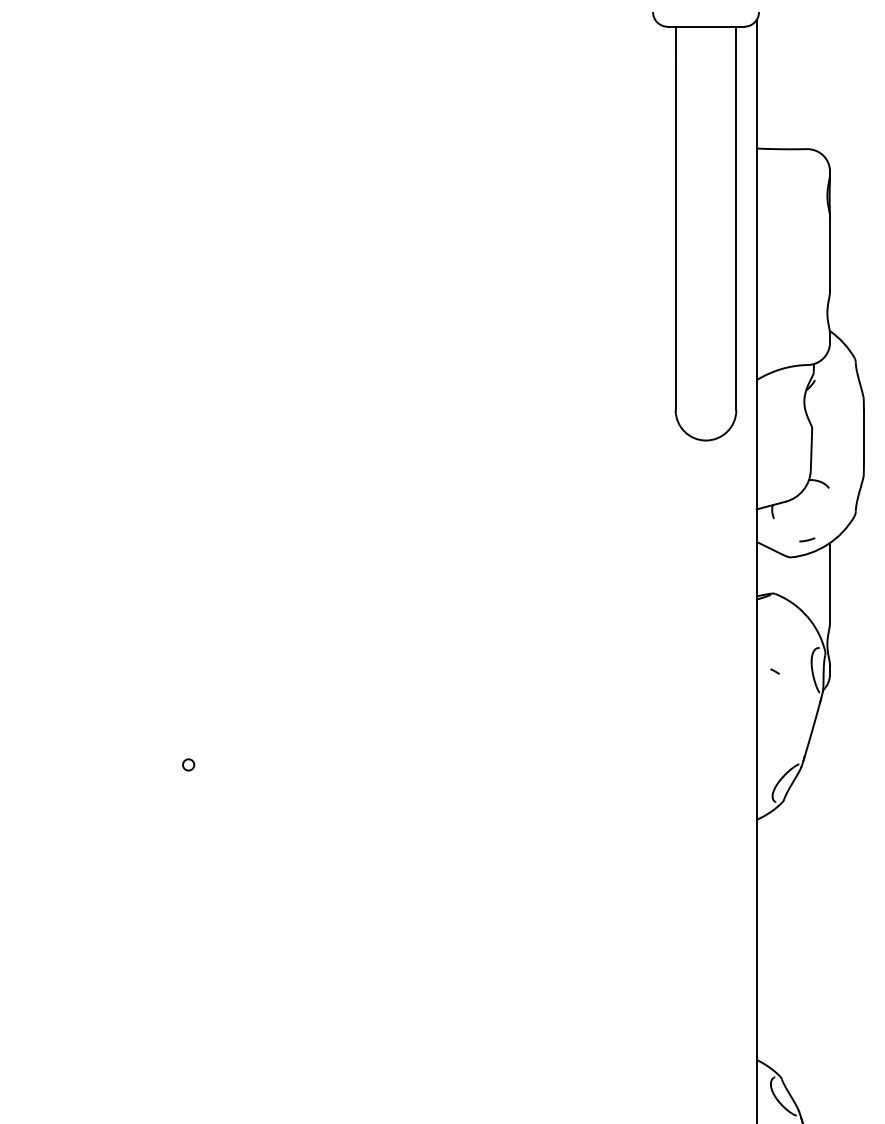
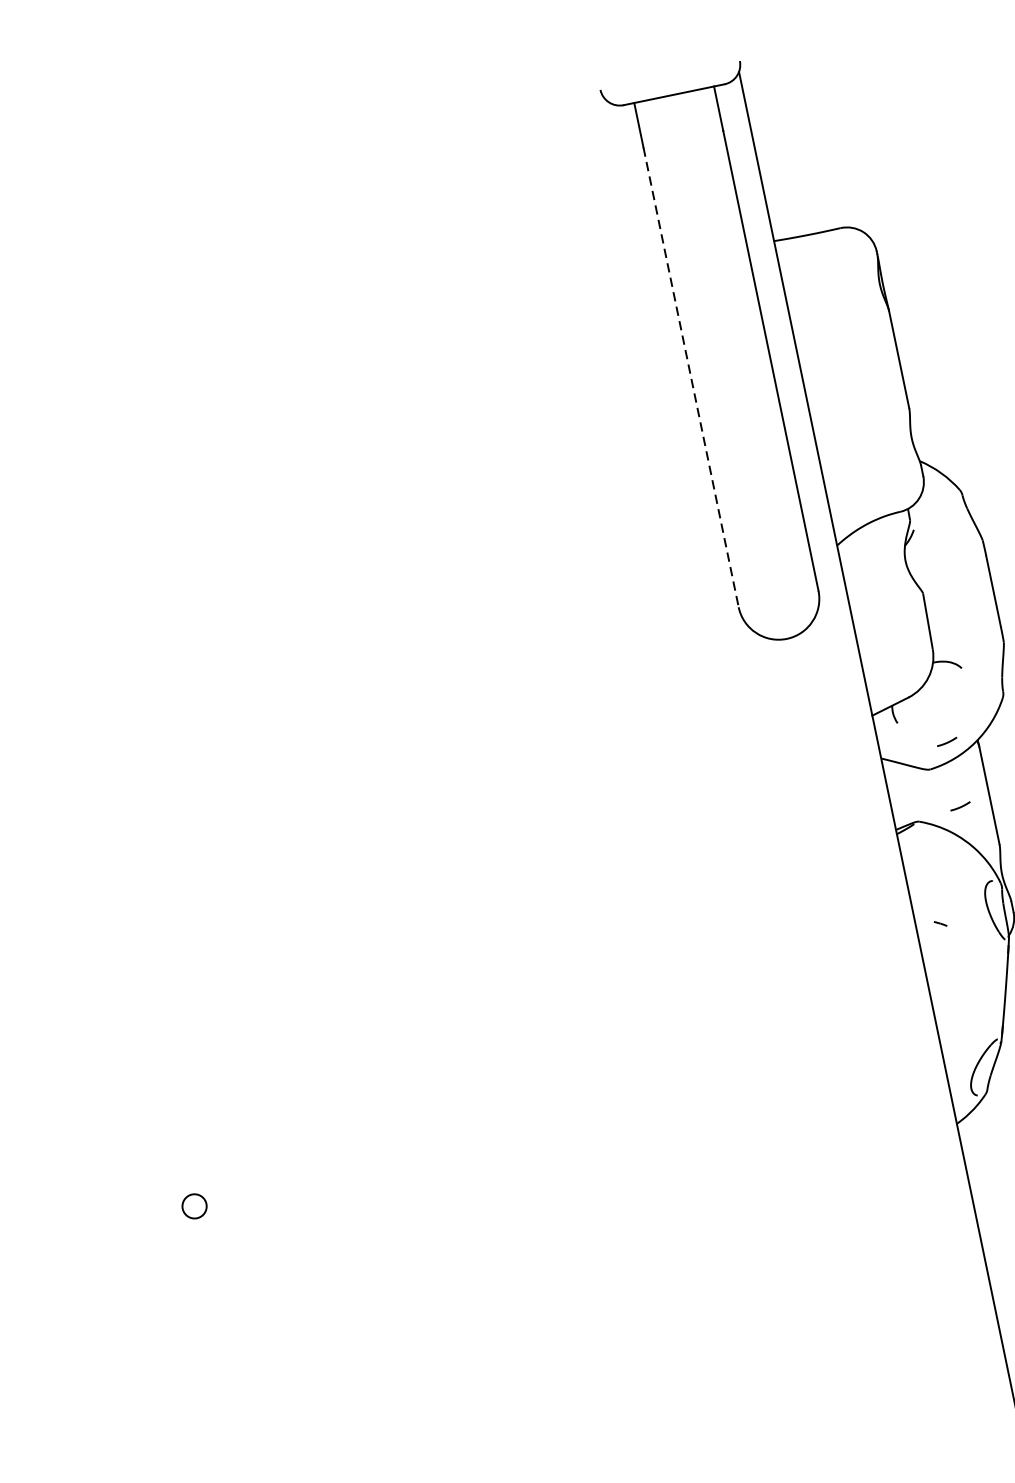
line: (675, 235) -> (690, 377), solid -> dashed
line: (807, 588) -> (960, 805), added
circle: (188, 764) -> (194, 1205), size x1.6

